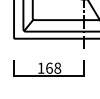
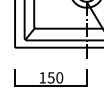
text: (53, 67) -> (55, 77), 168 -> 150

